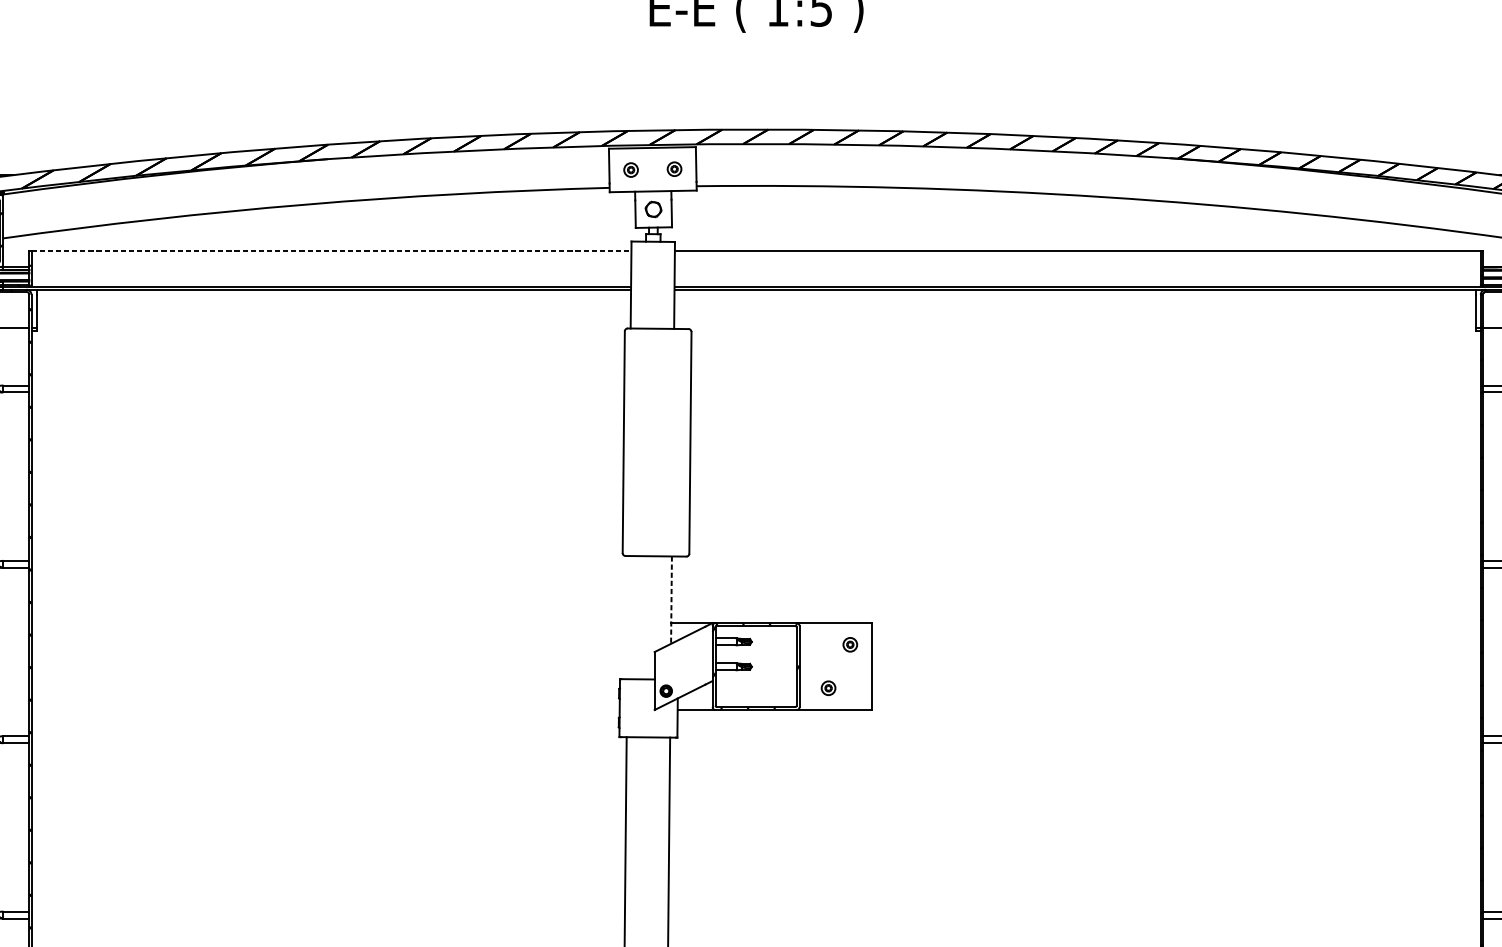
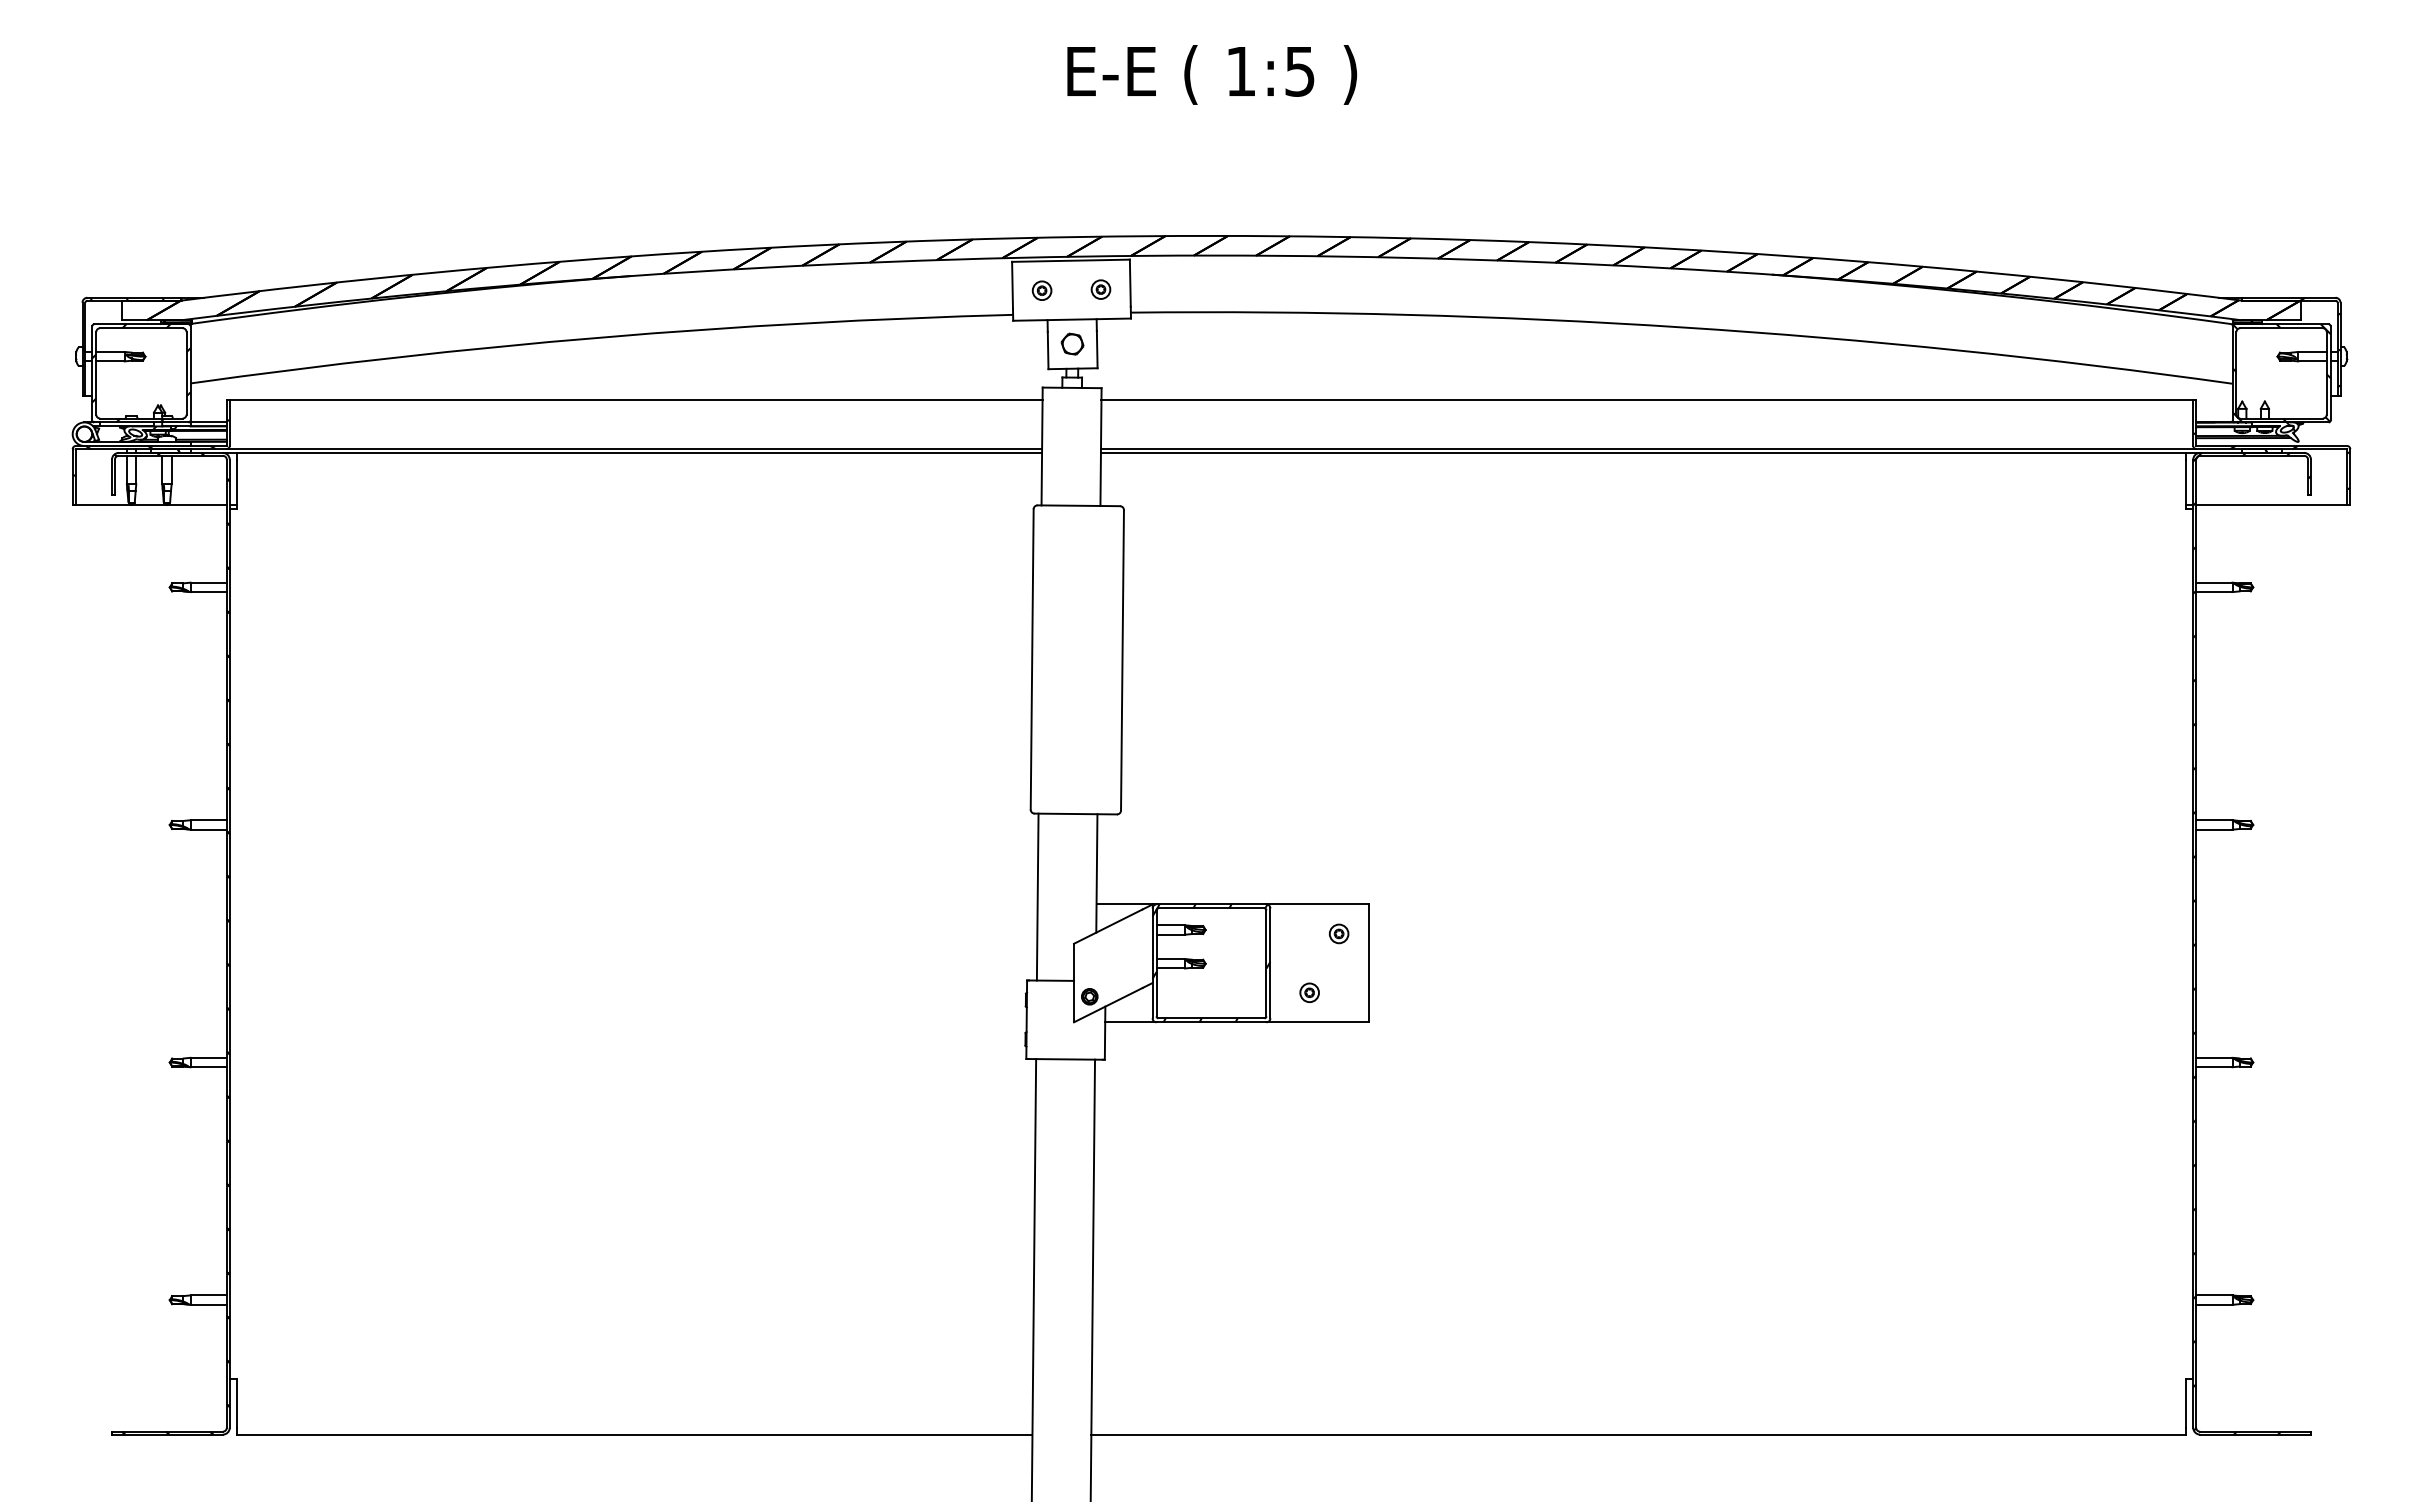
line: (331, 250) -> (636, 399), dashed -> solid
line: (671, 600) -> (1096, 873), dashed -> solid
line: (627, 617) -> (1037, 896), added

